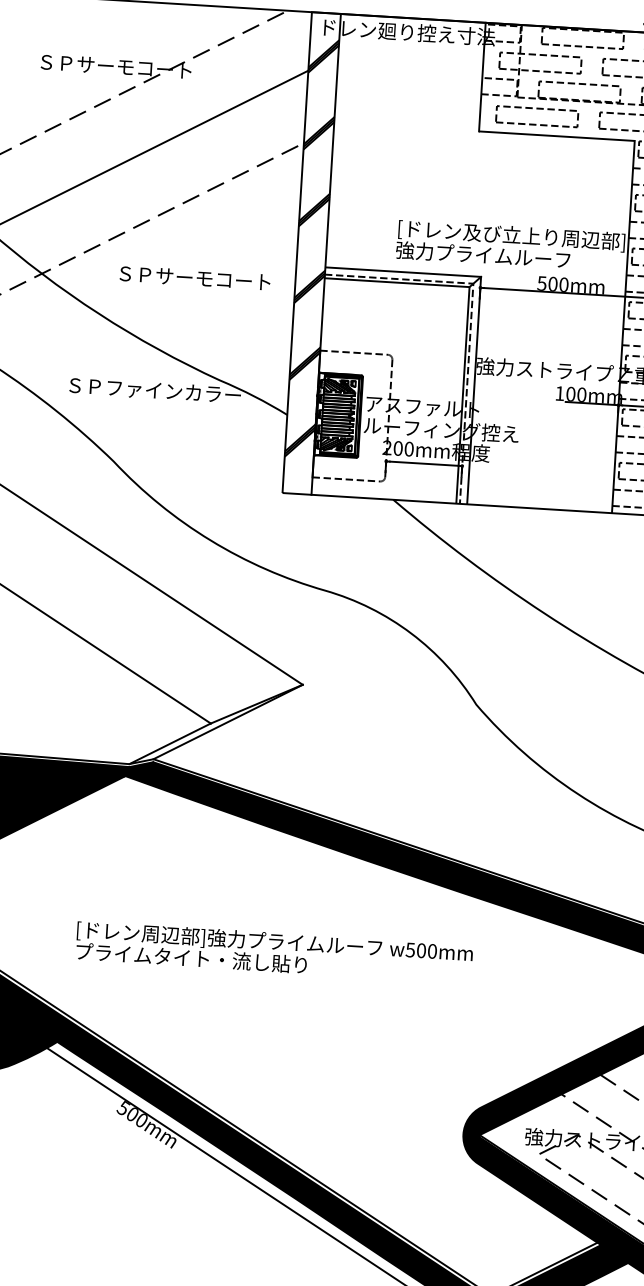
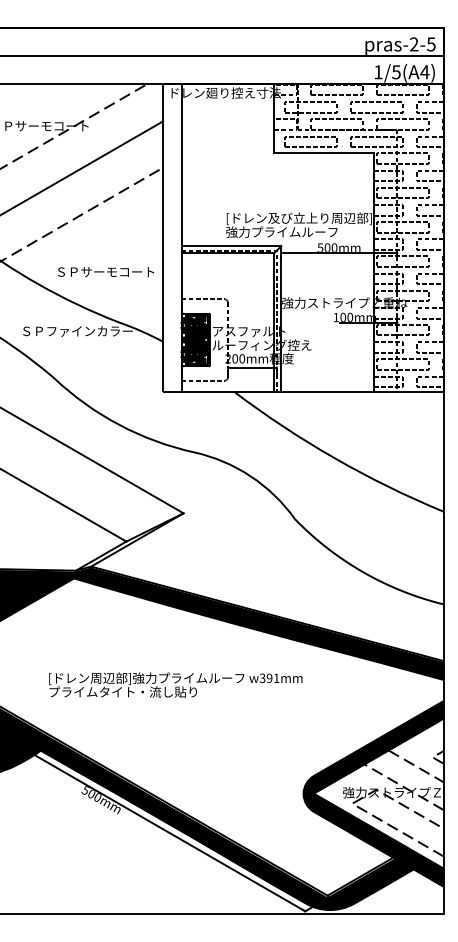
hatch: (312, 248) -> (172, 234), removed
text: (194, 278) -> (105, 272), moved
text: (421, 951) -> (269, 678), w500mm -> w391mm

